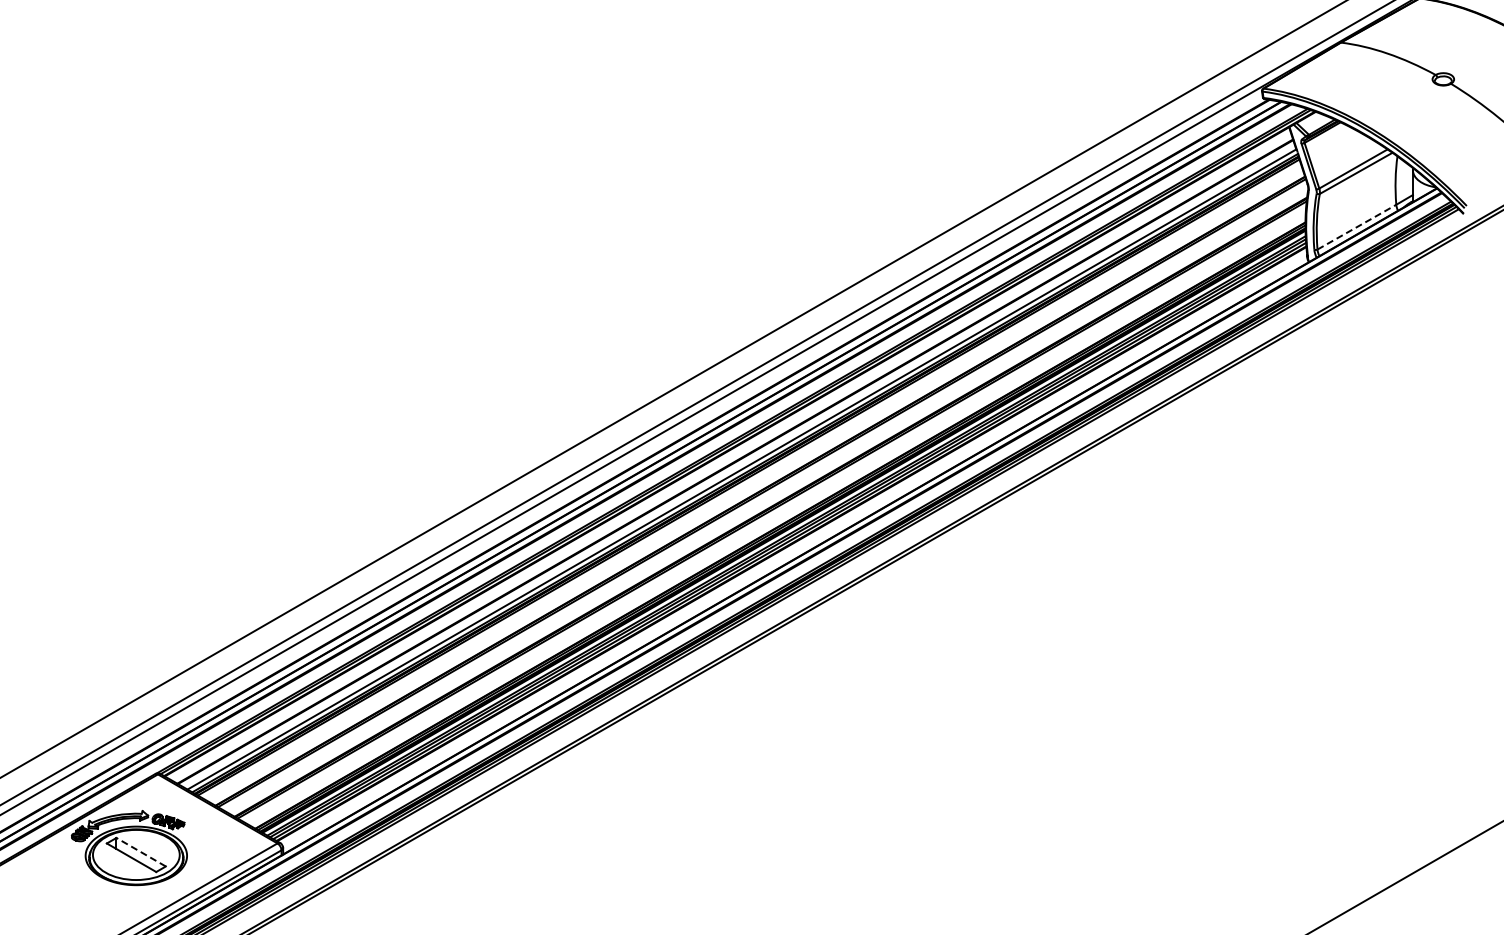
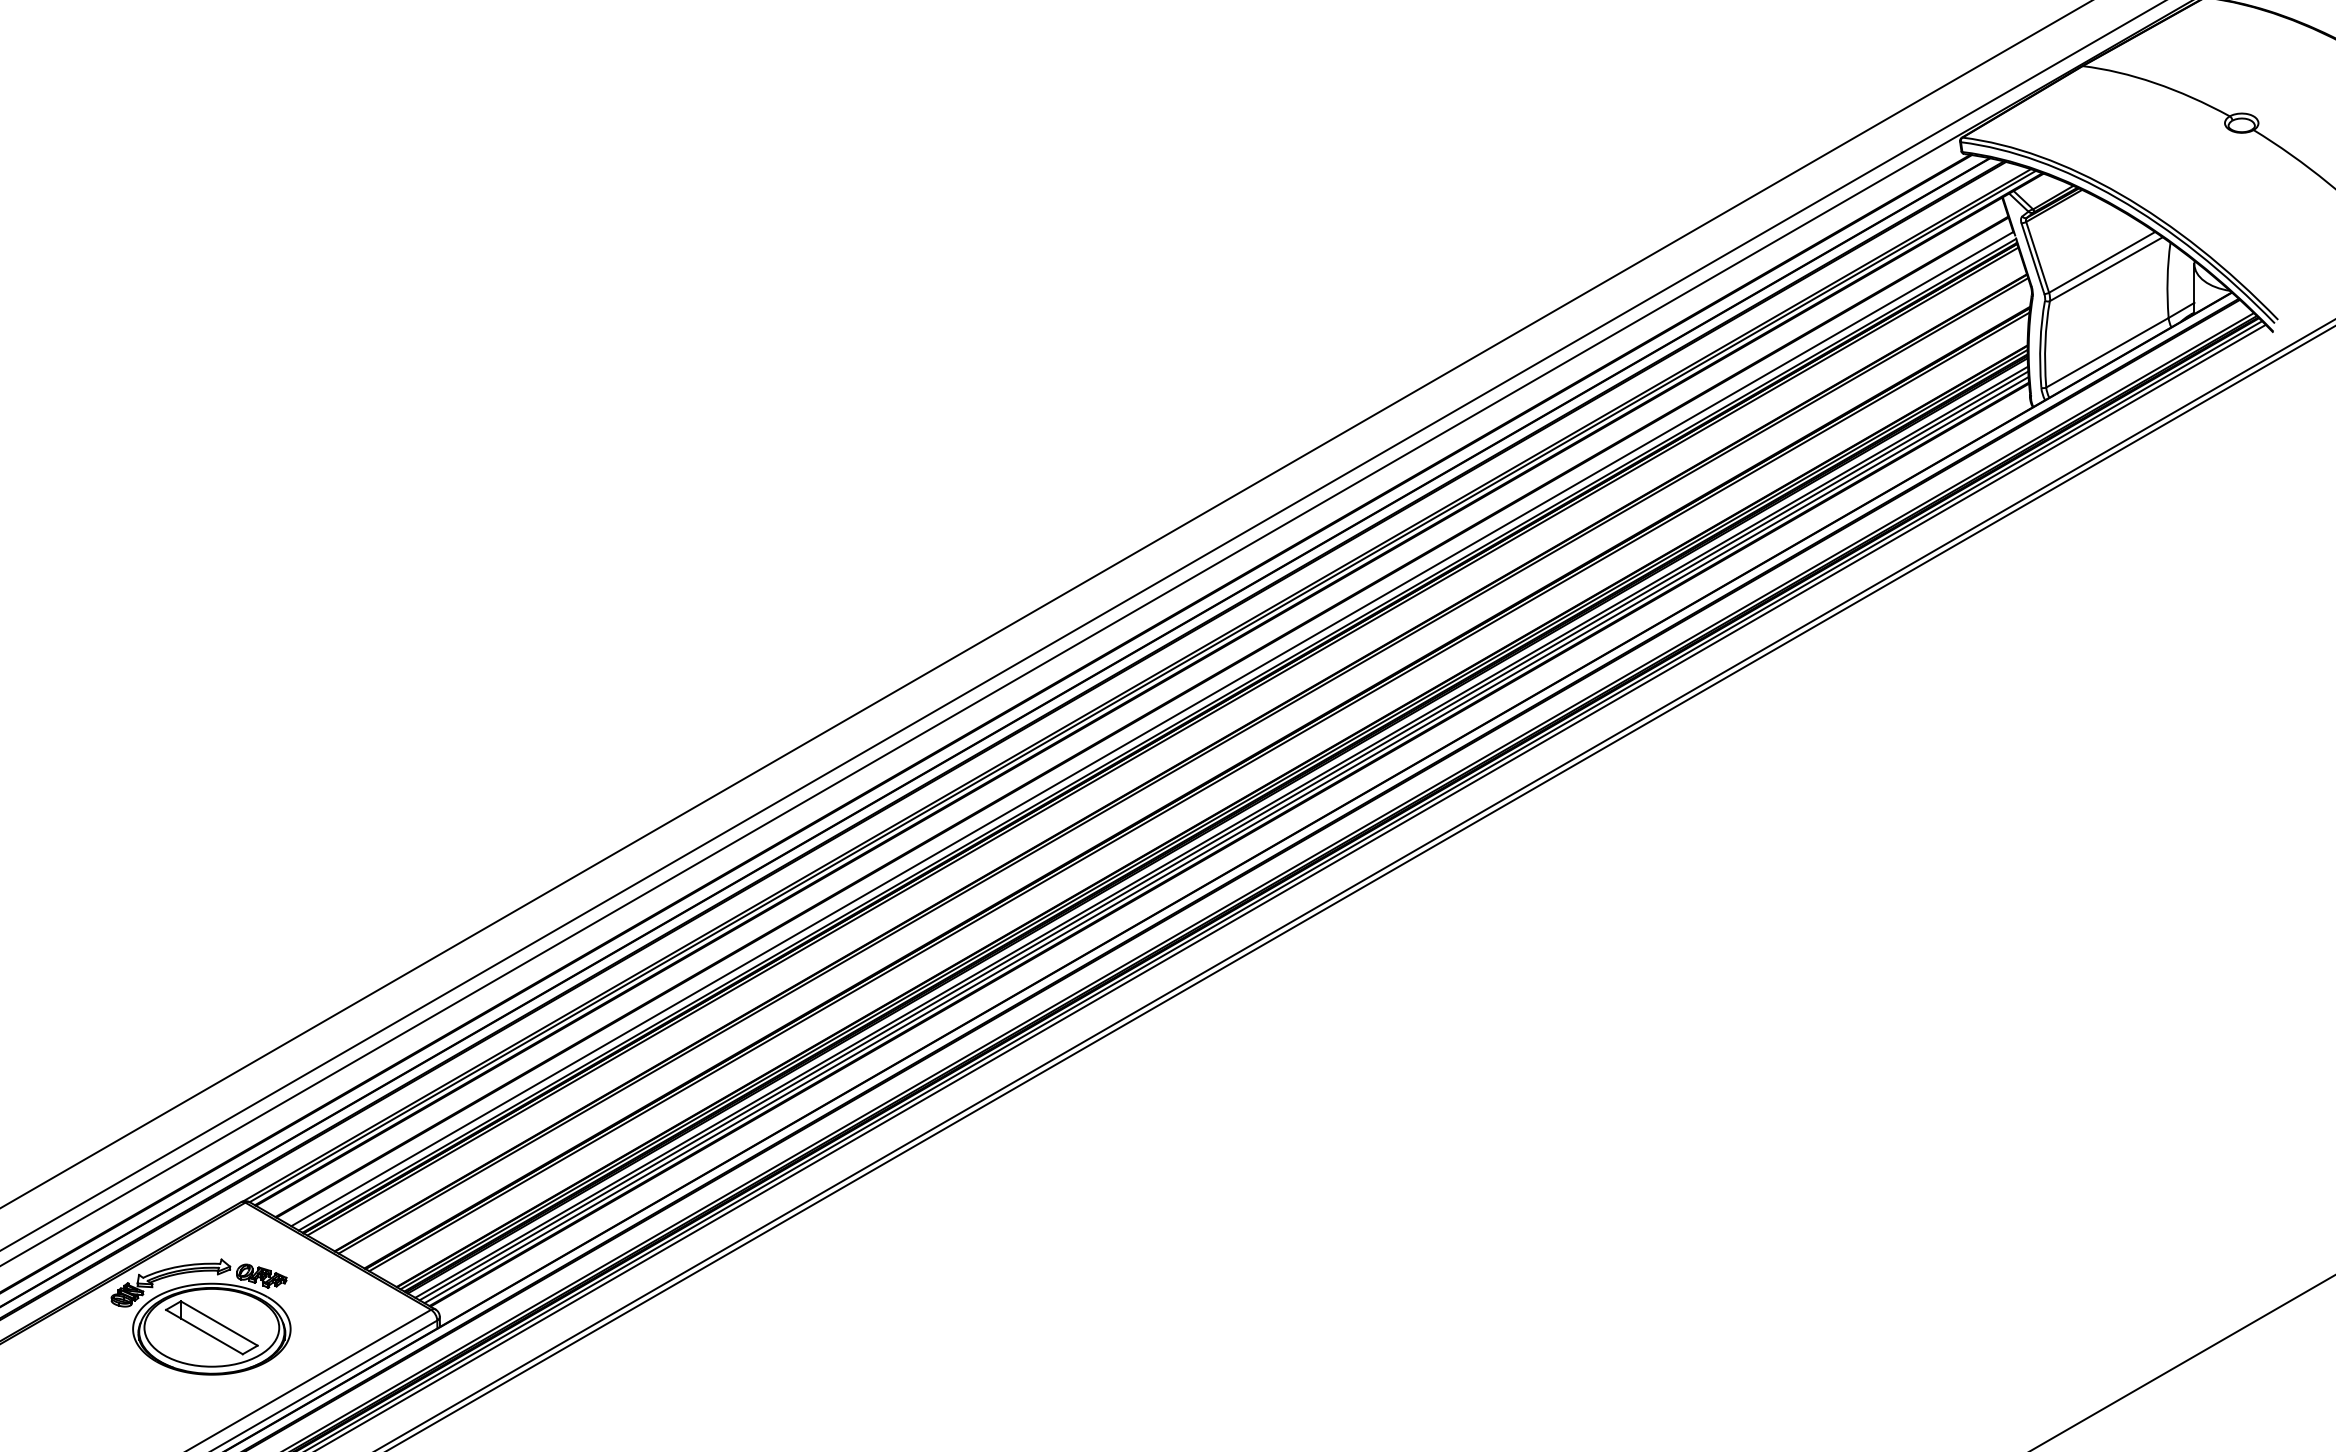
line: (1357, 226) -> (2108, 351), dashed -> solid
line: (141, 852) -> (219, 1323), dashed -> solid

